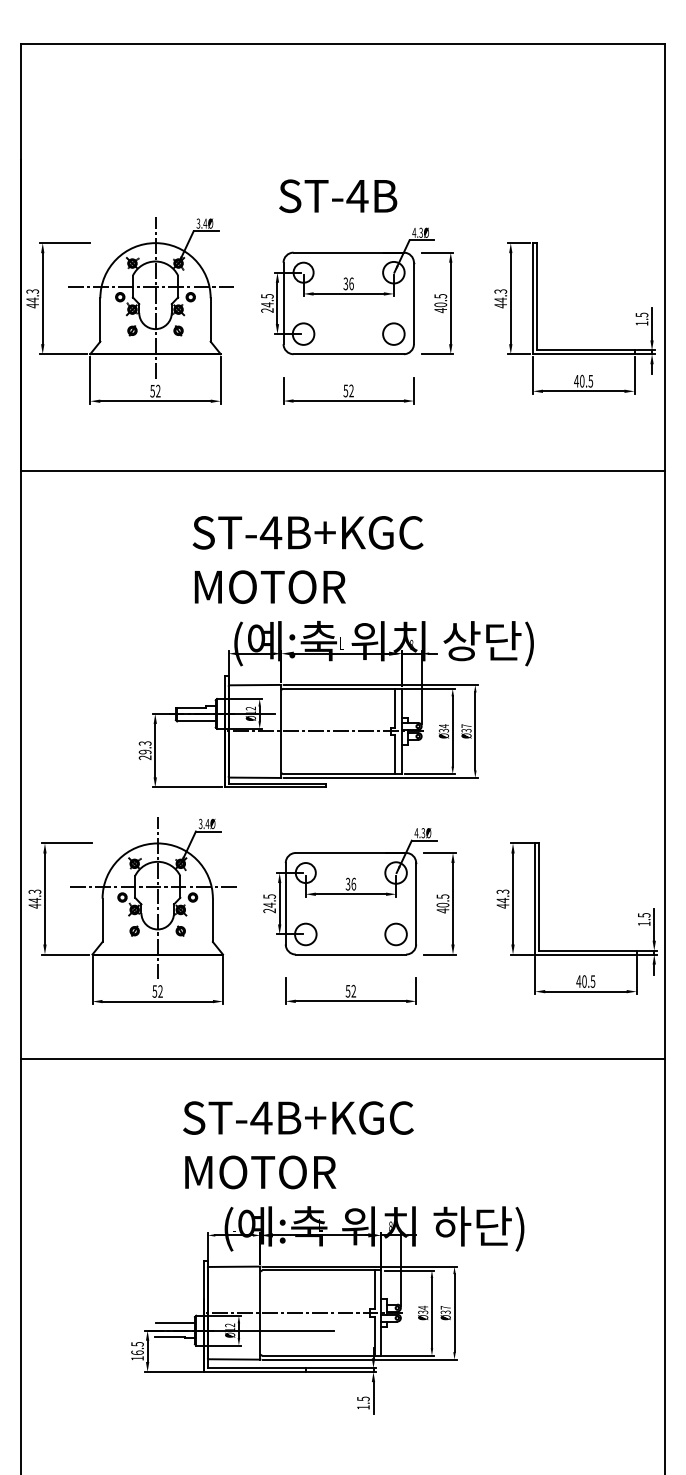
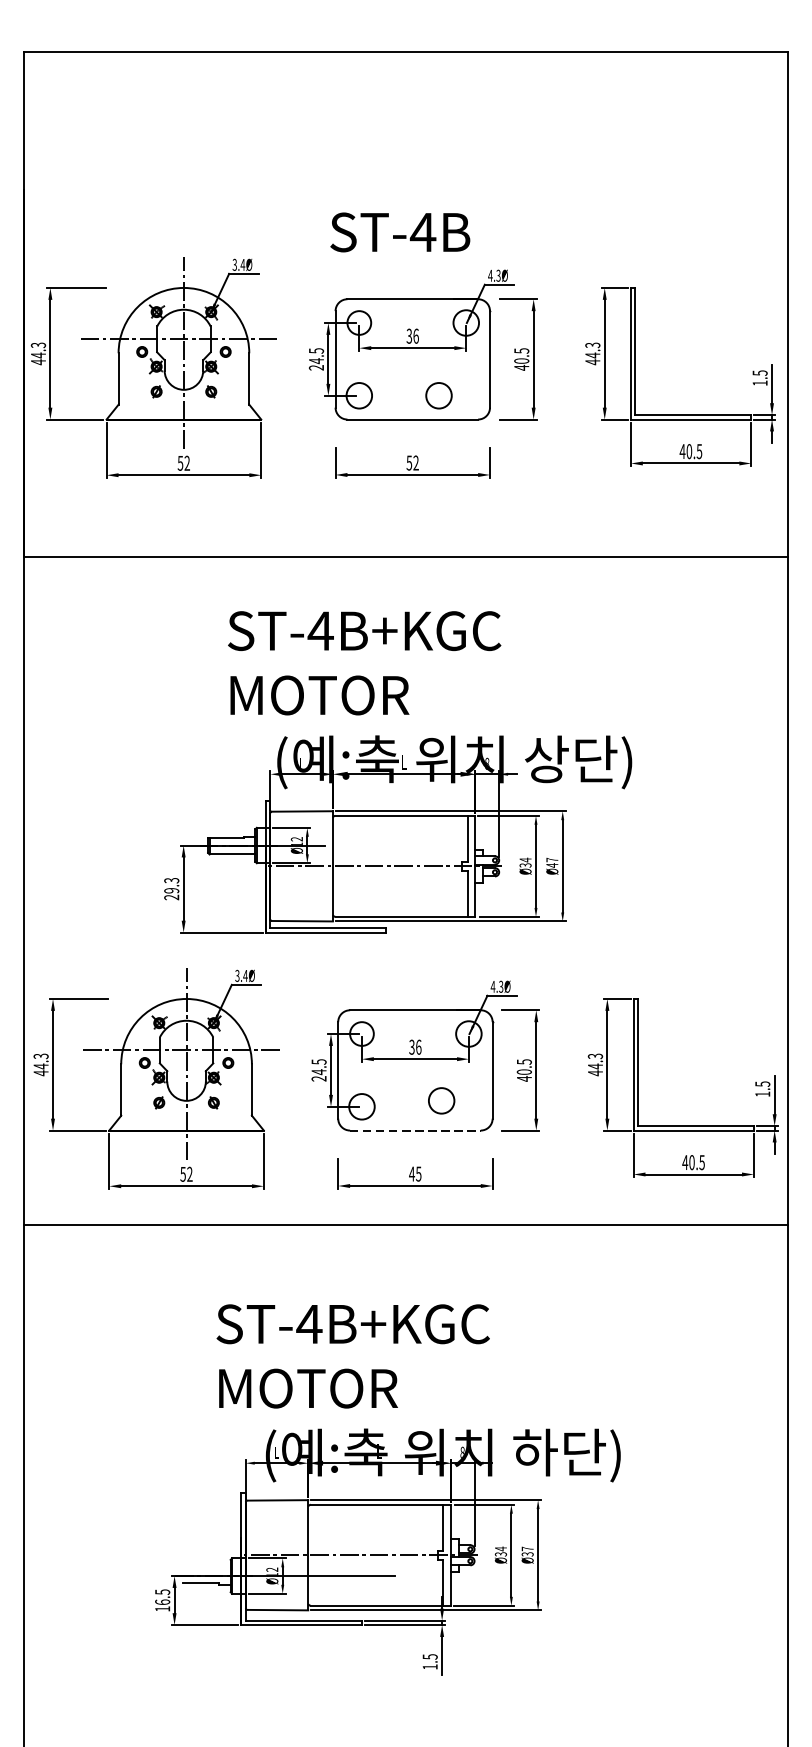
circle: (393, 333) -> (438, 395), moved
text: (466, 730) -> (552, 865), Ø37 -> Ø47
circle: (395, 934) -> (440, 1100), moved
line: (351, 954) -> (416, 1130), solid -> dashed
text: (350, 990) -> (414, 1173), 52 -> 45
line: (342, 1059) -> (405, 1225), moved
line: (175, 1323) -> (207, 1567), removed

